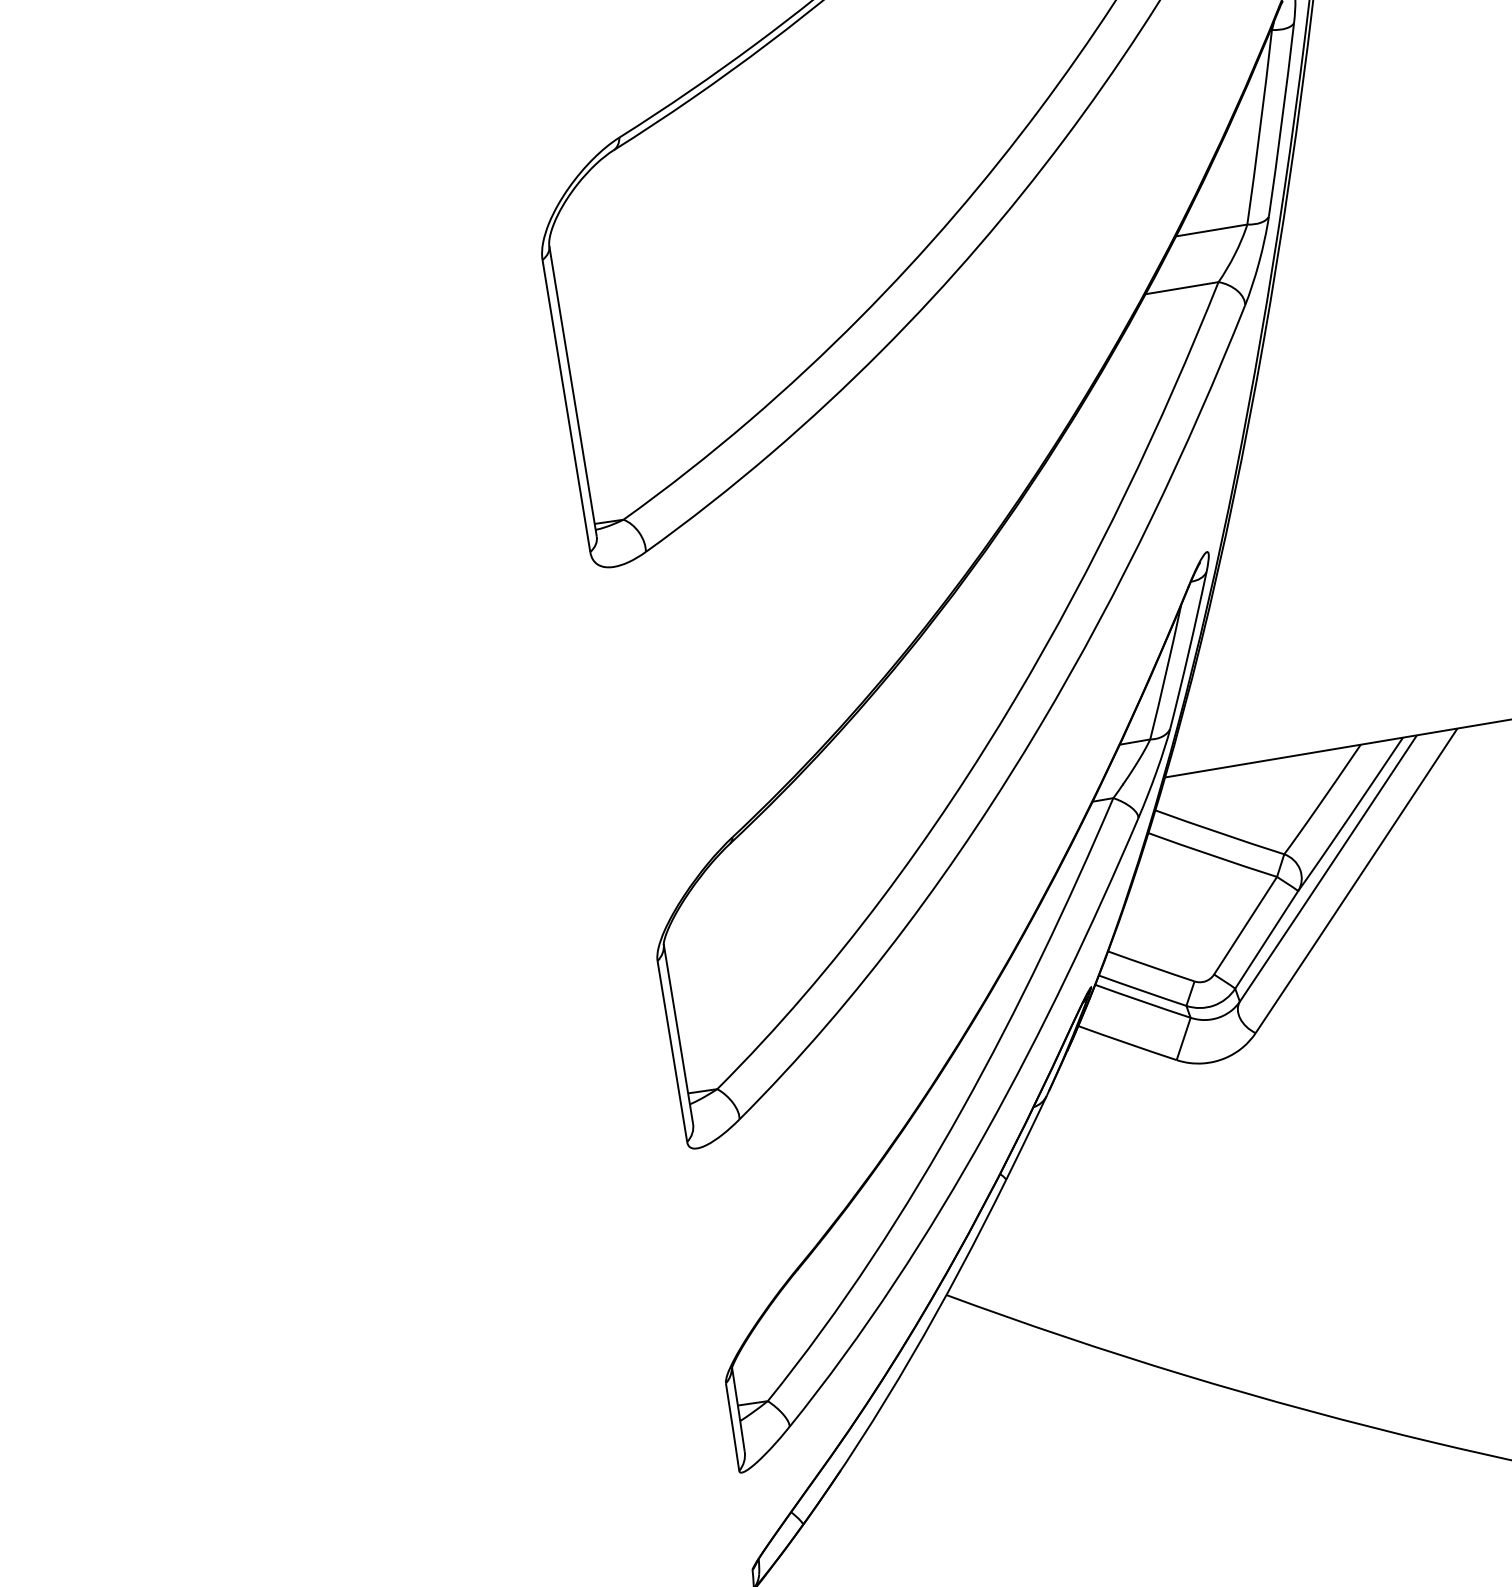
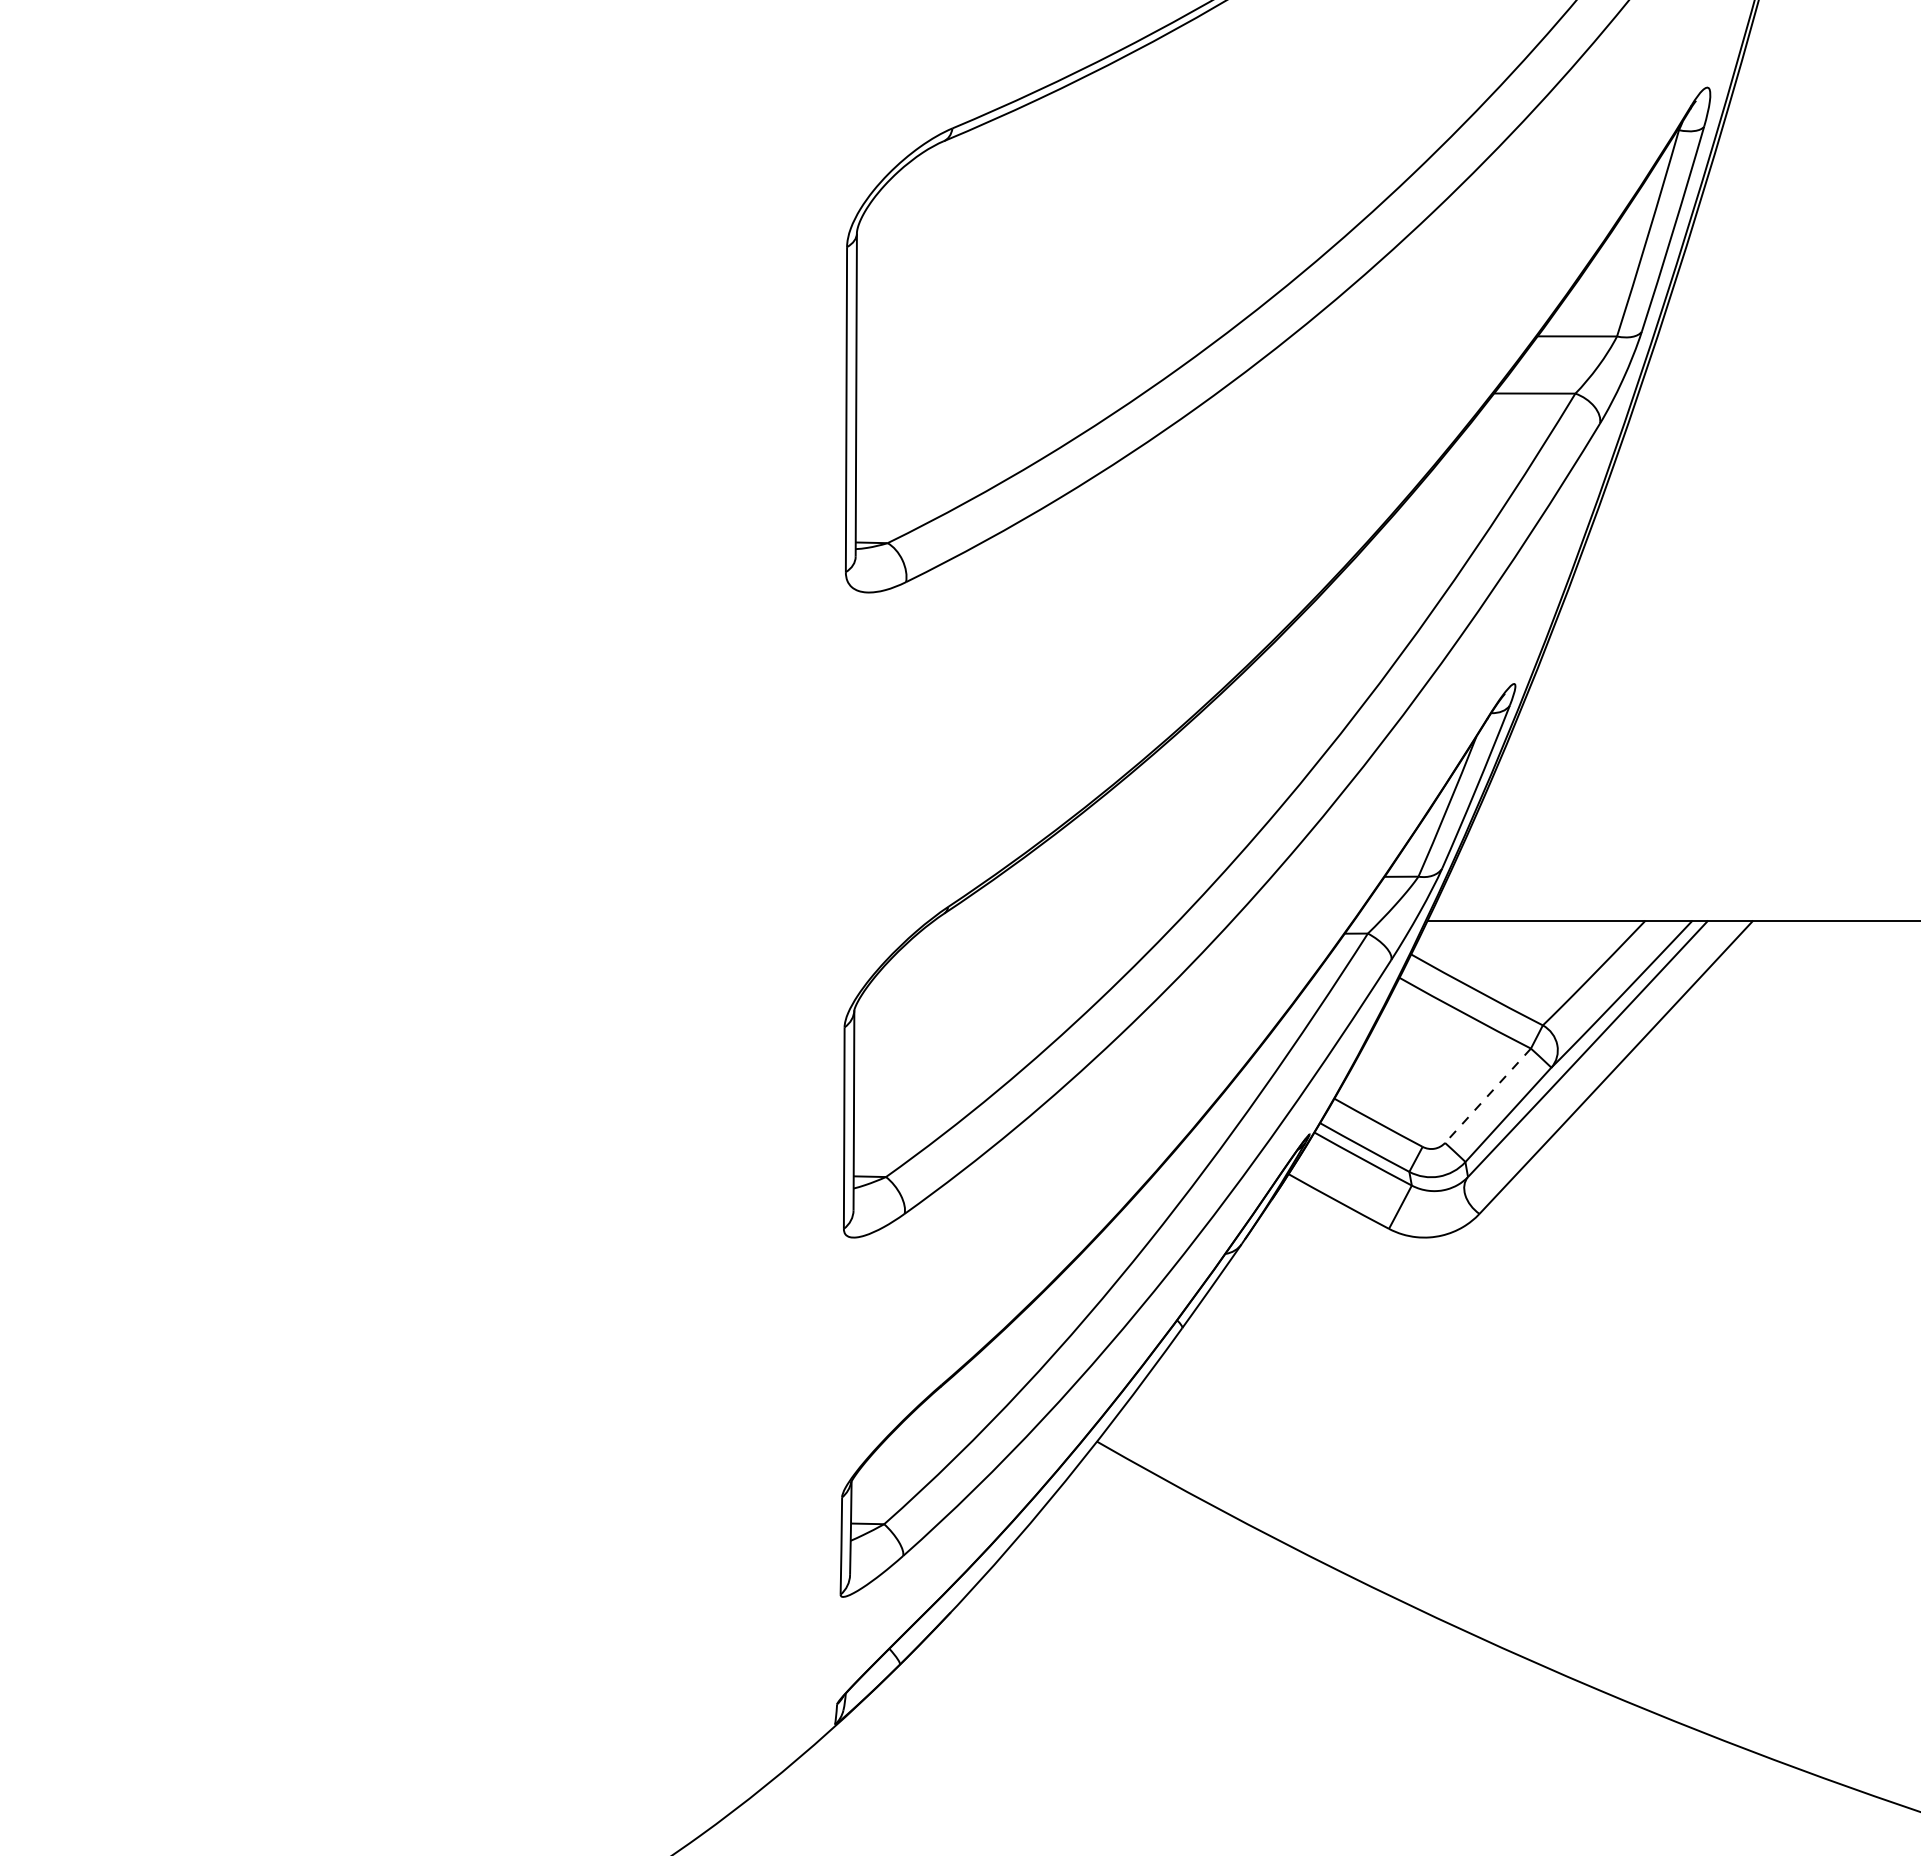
line: (1245, 925) -> (1488, 1095), solid -> dashed

